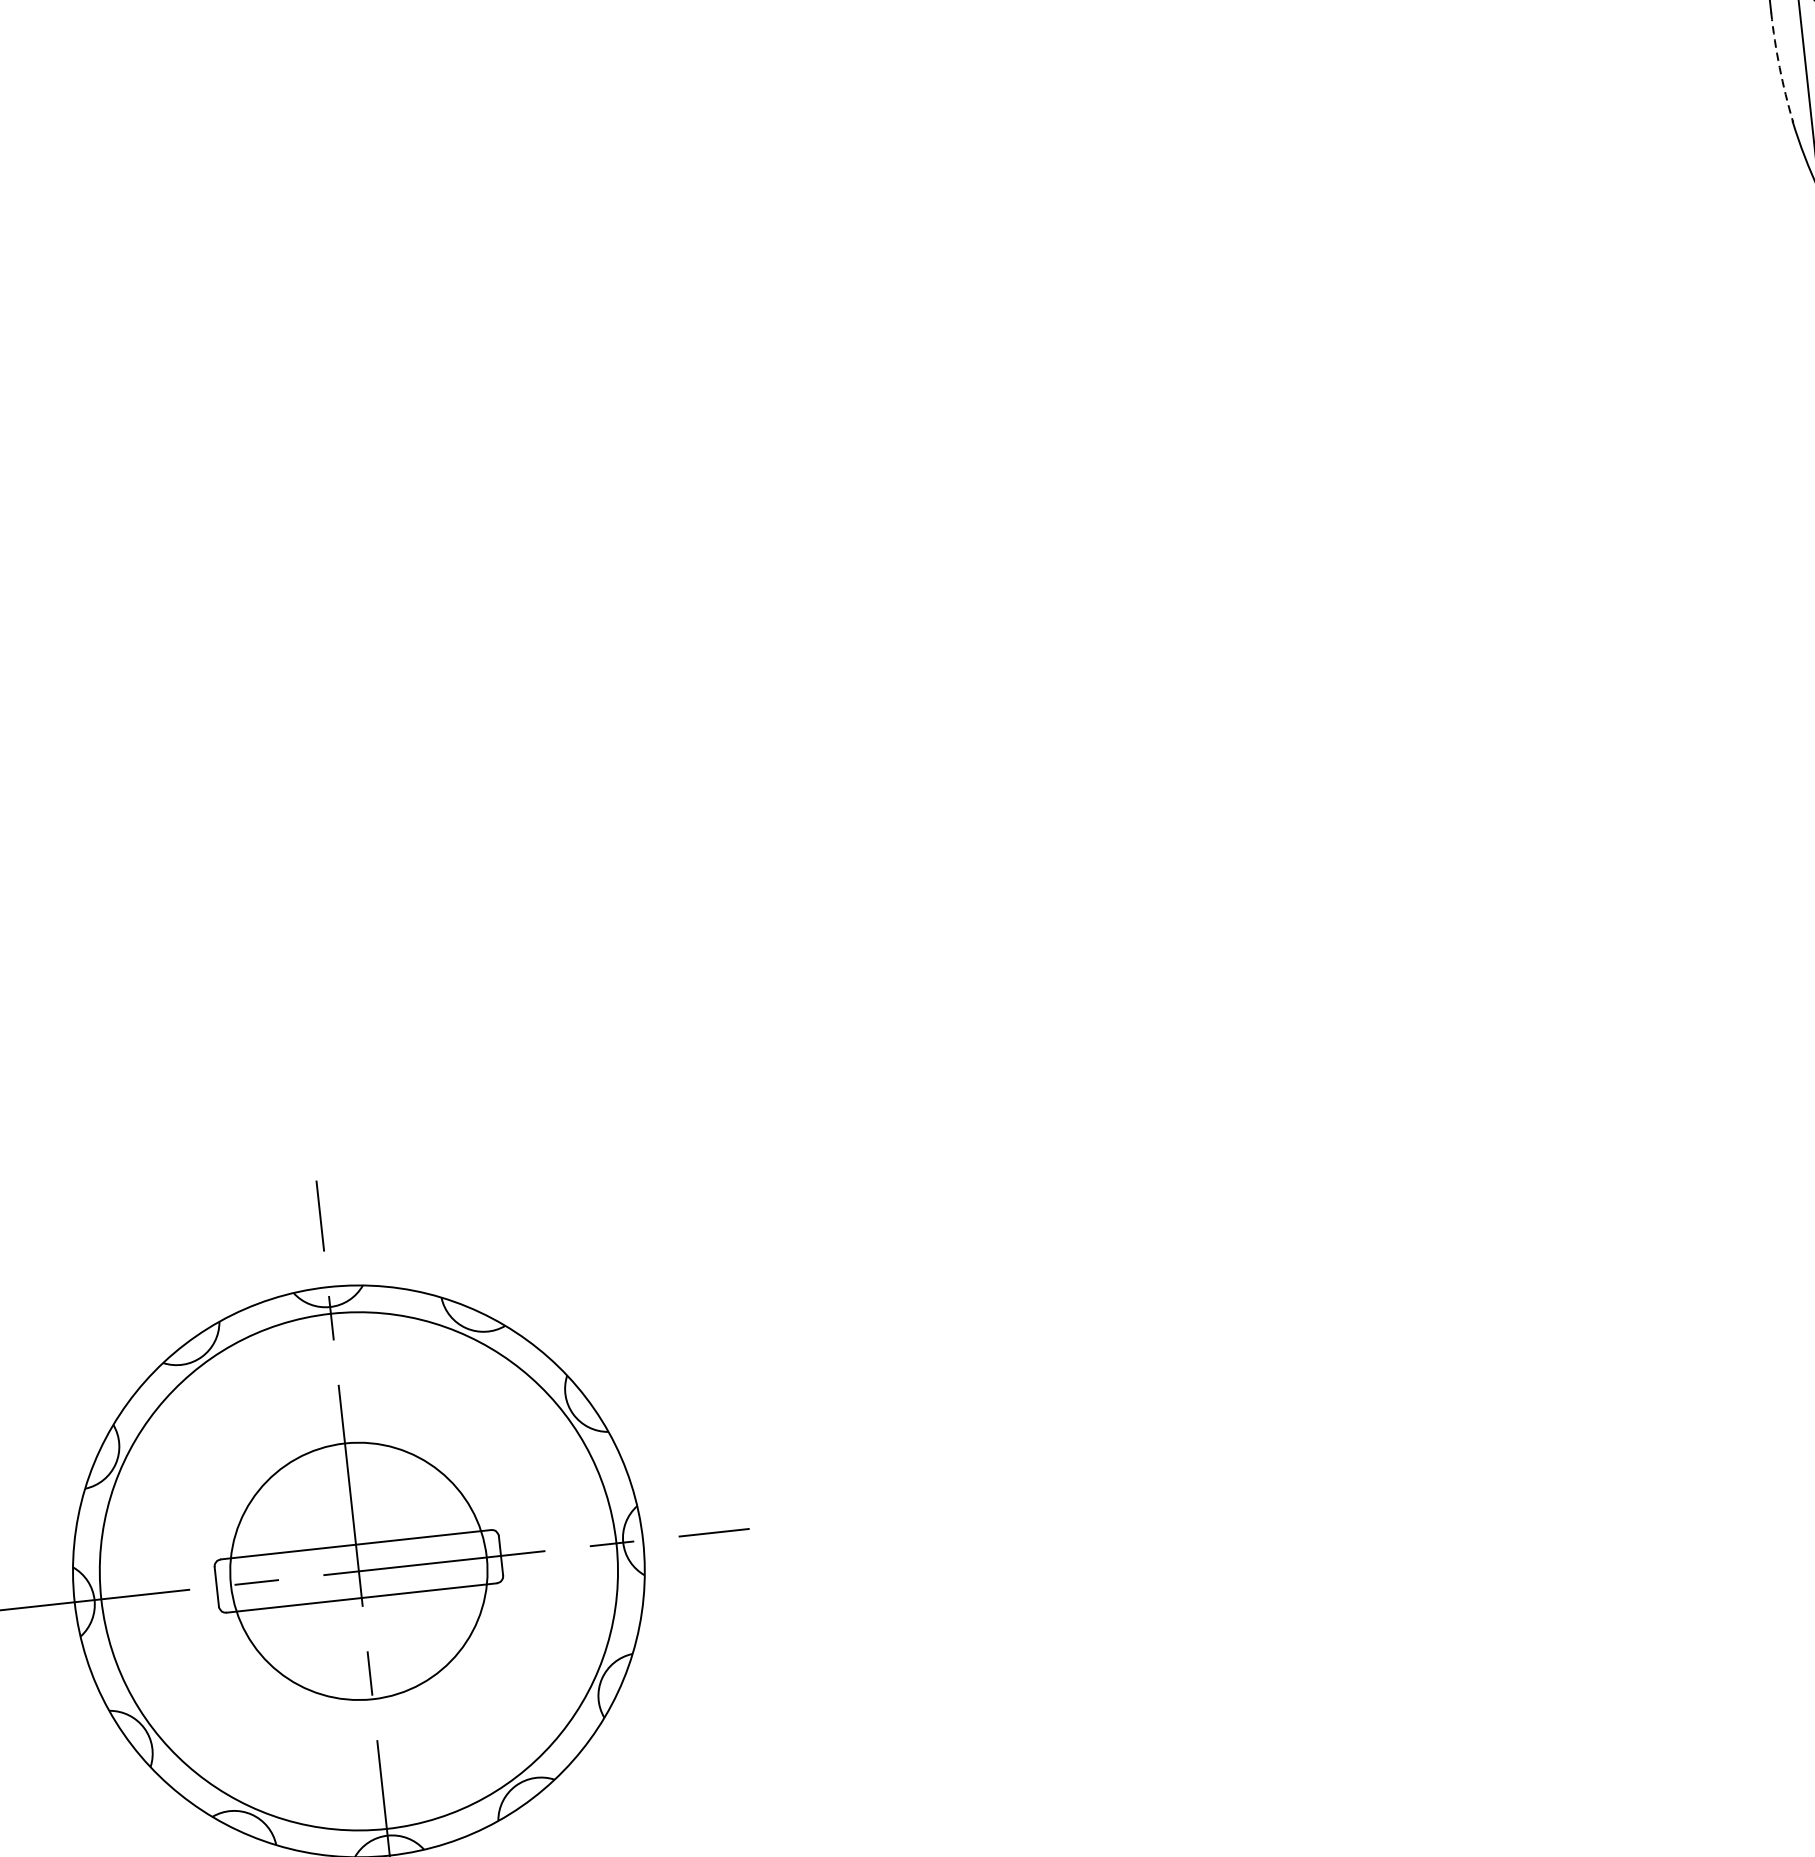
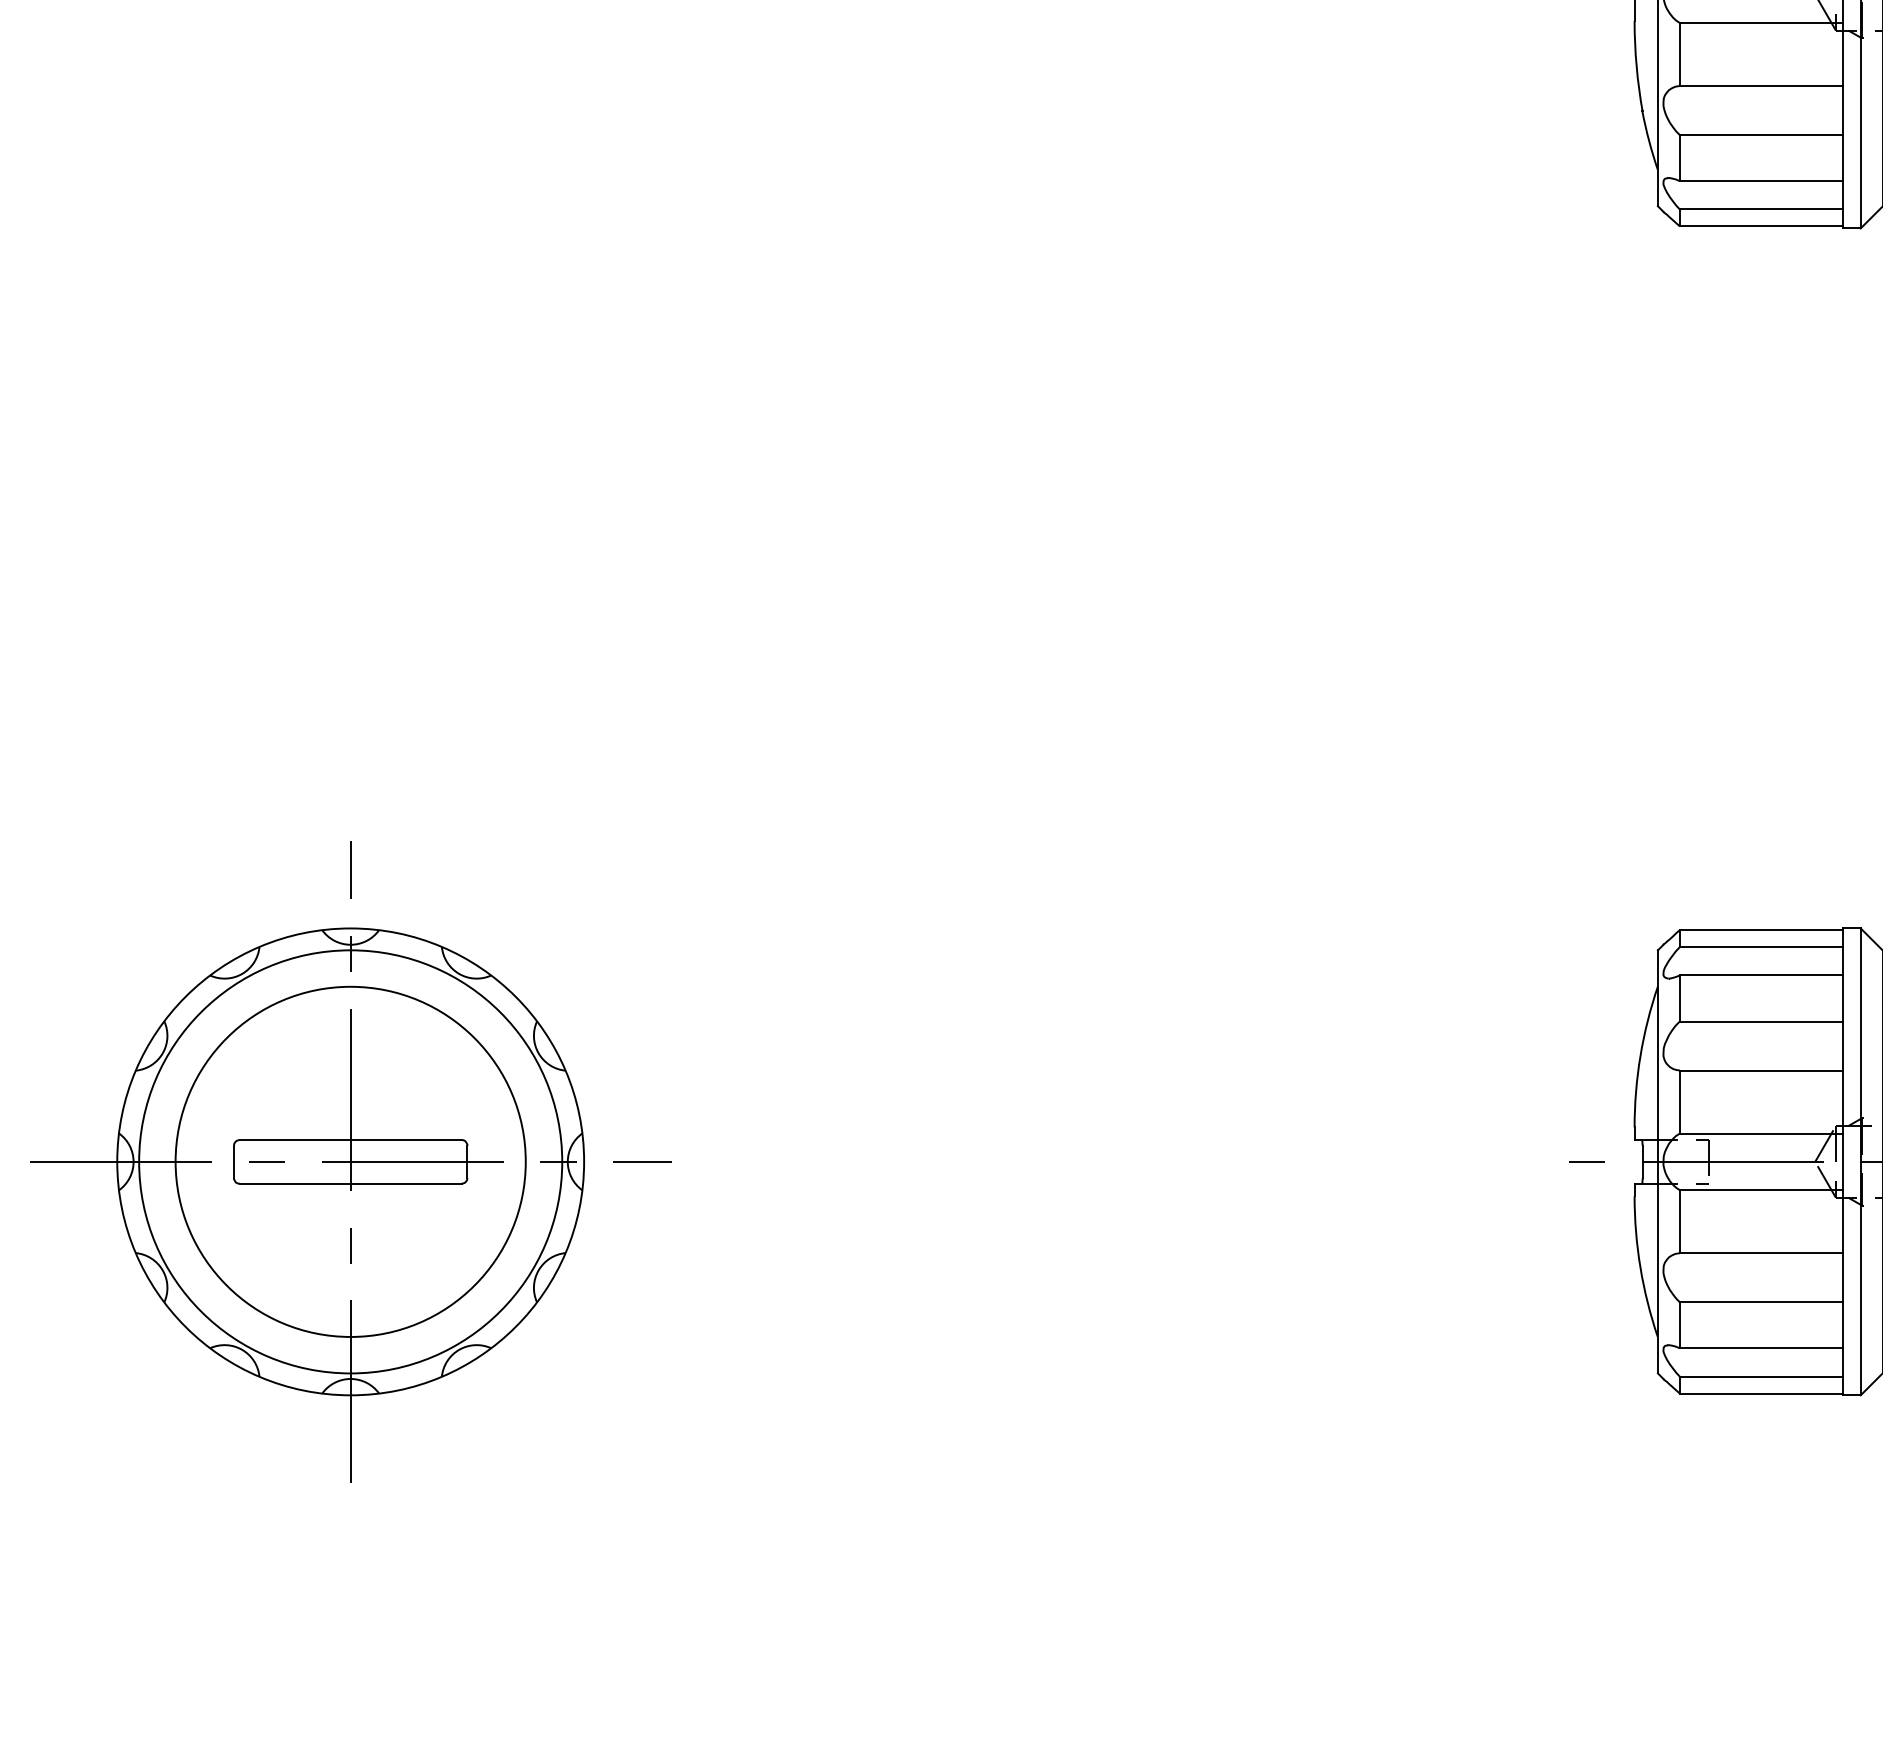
arc: (1779, 67) -> (1636, 66), dashed -> solid
circle: (358, 1570) -> (350, 1161), size x1.67

